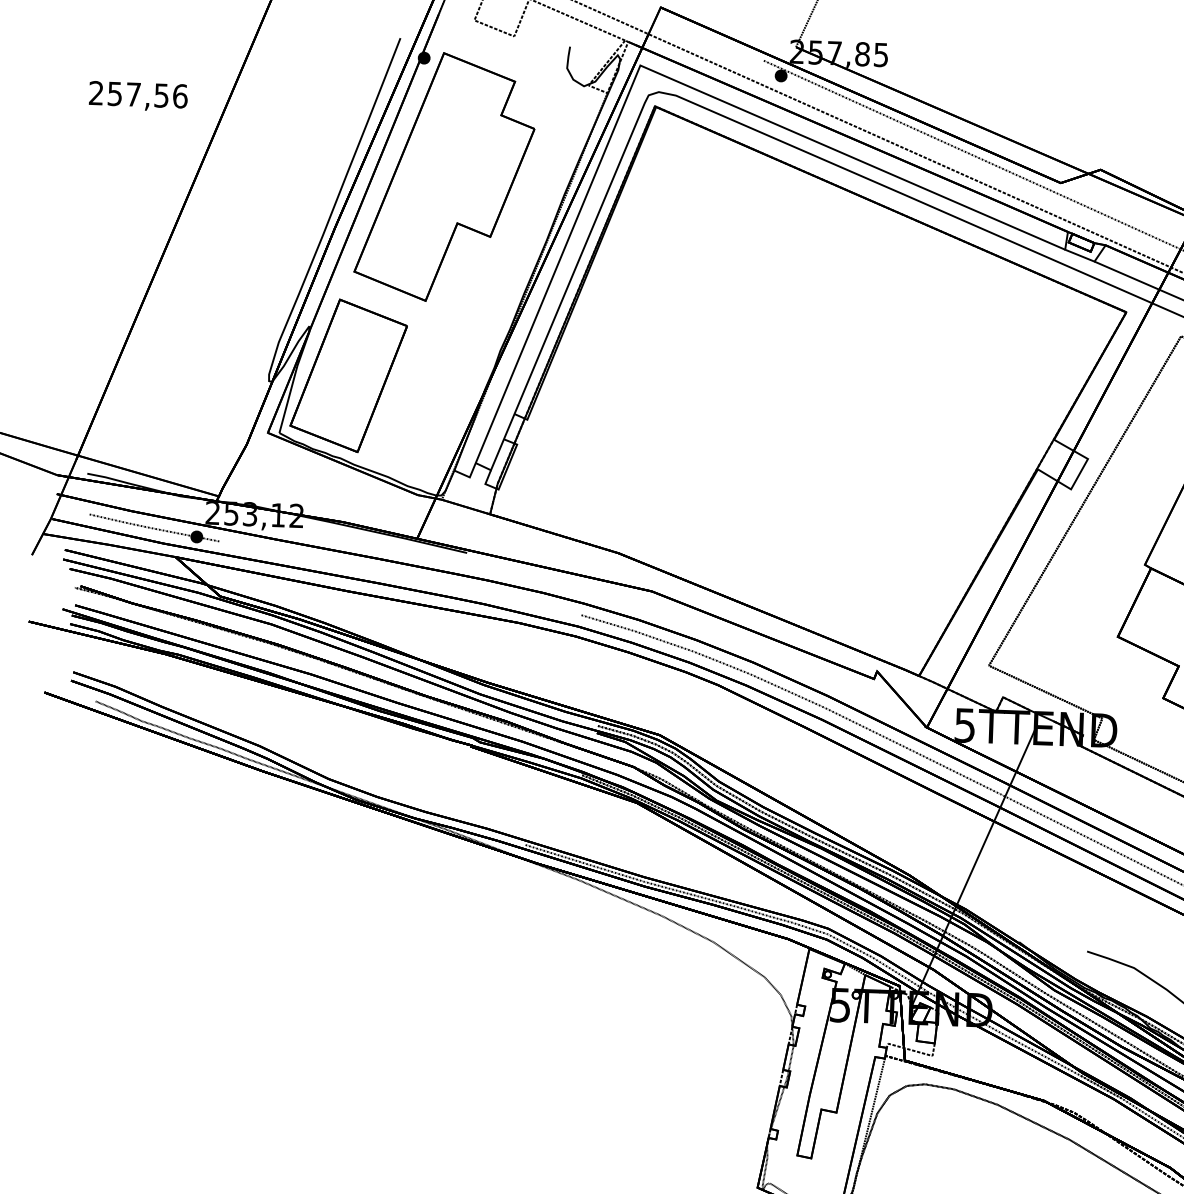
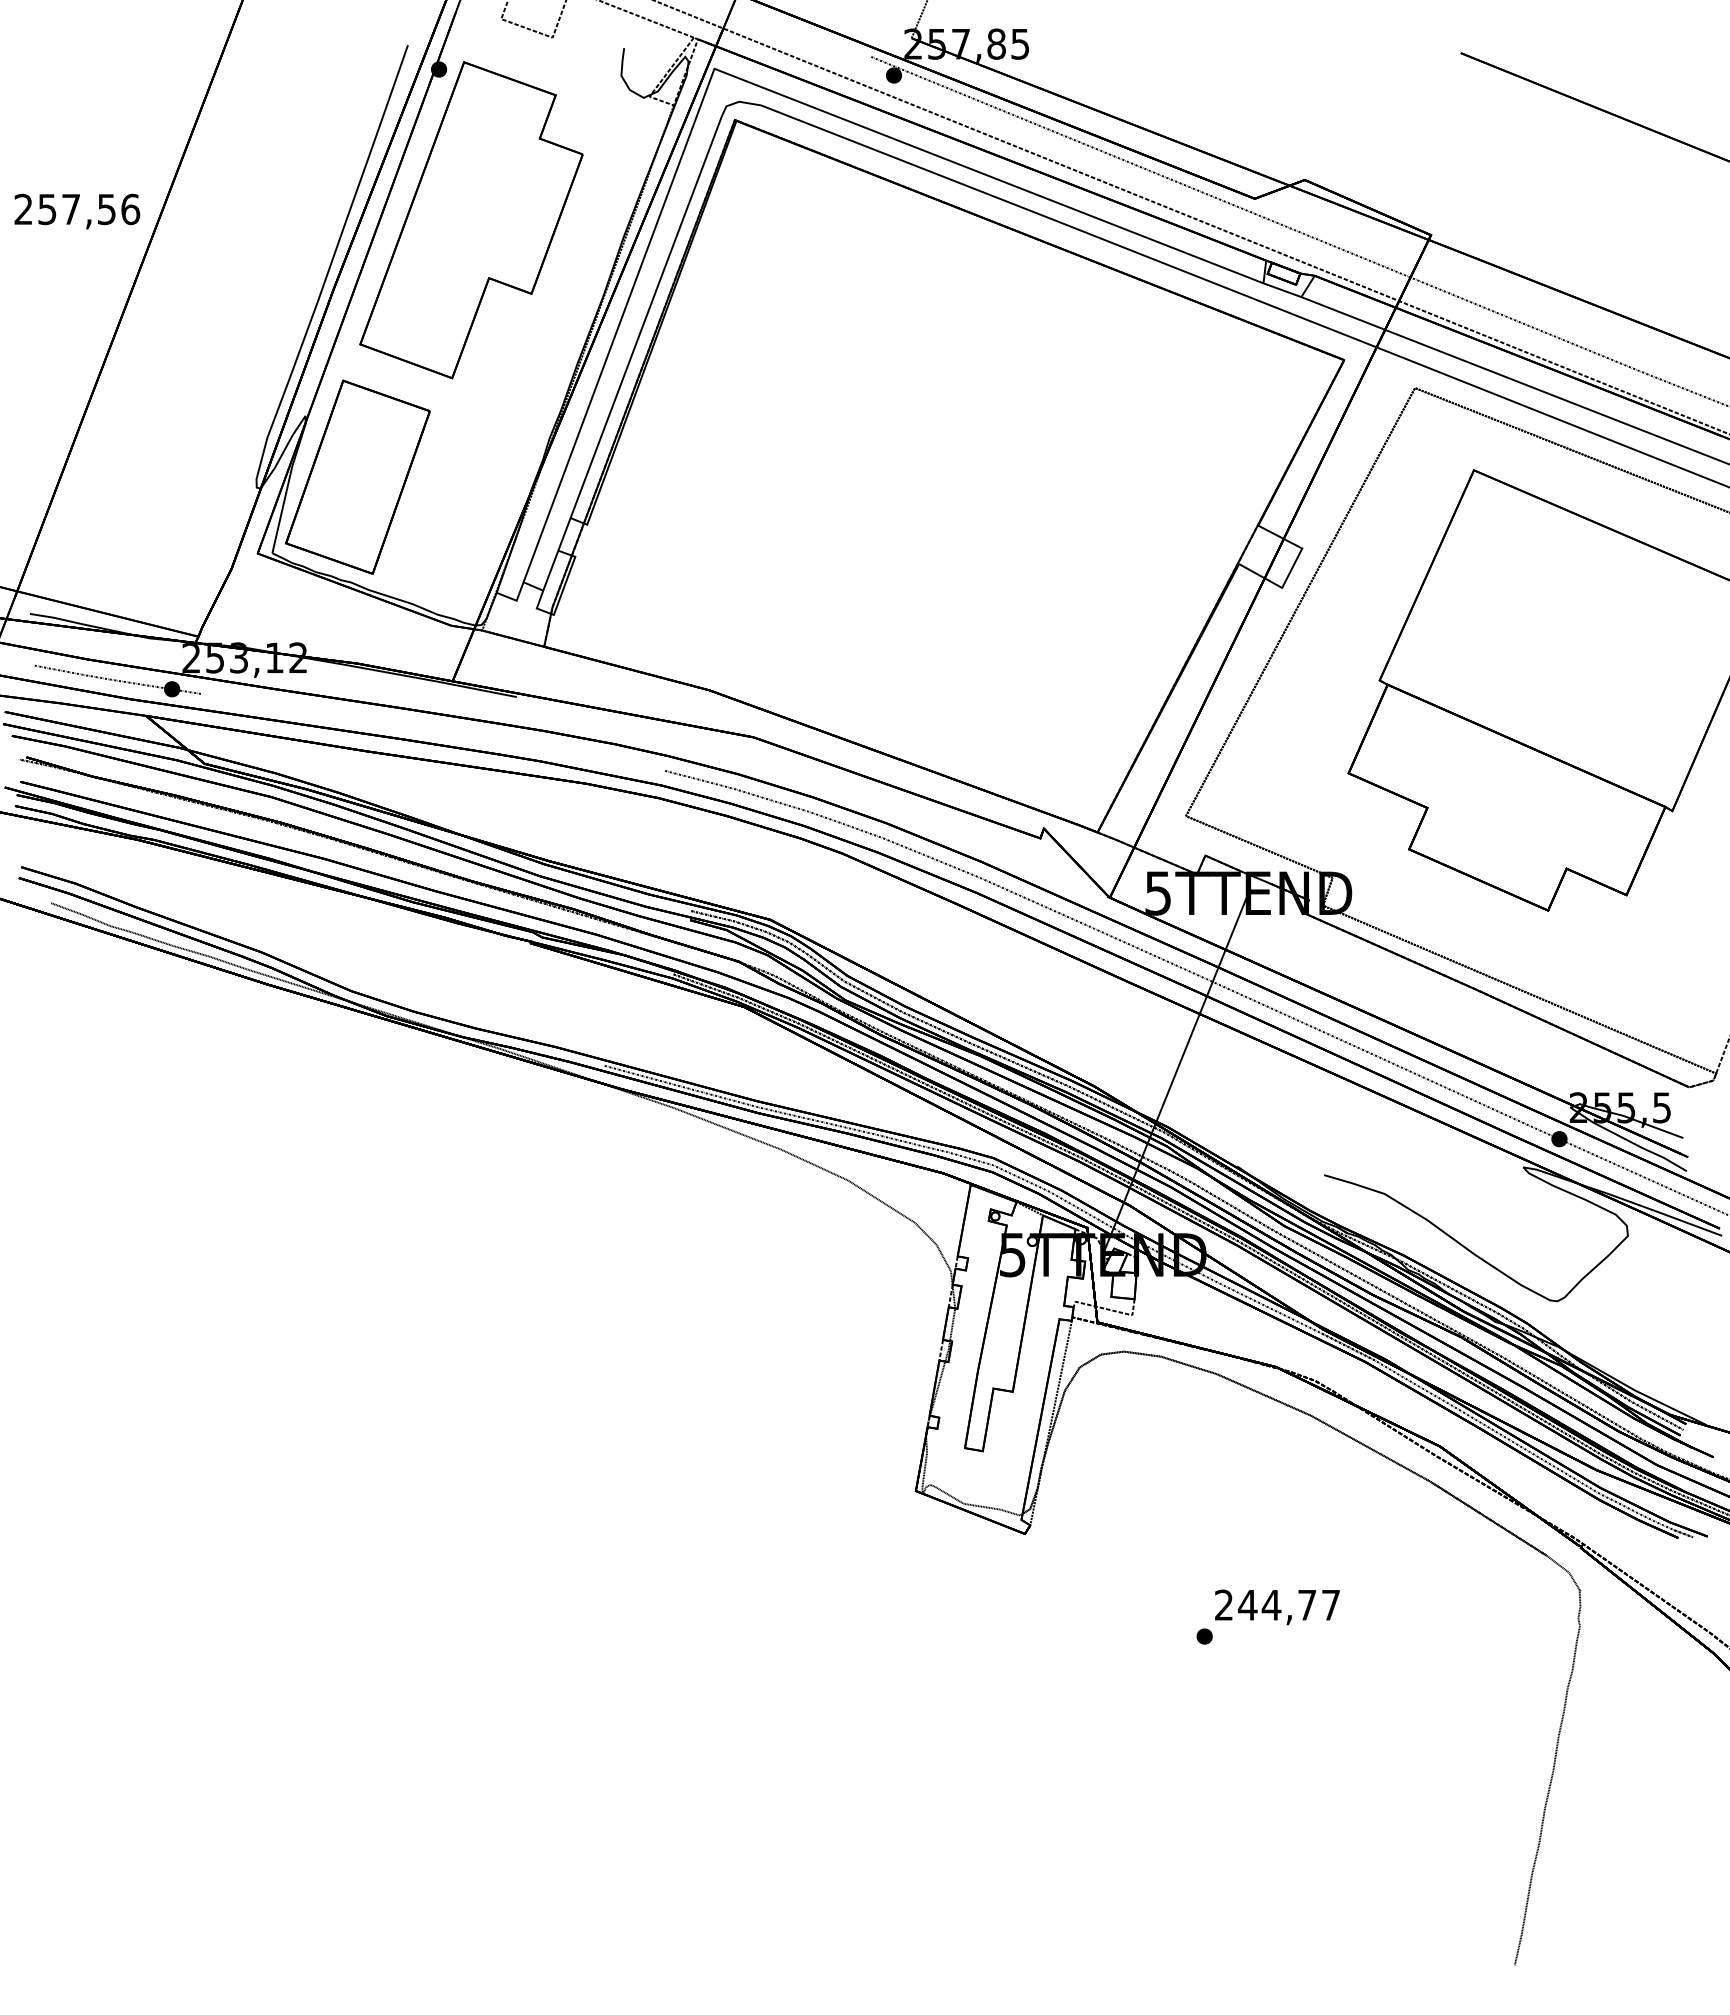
text: (138, 96) -> (77, 211), moved

